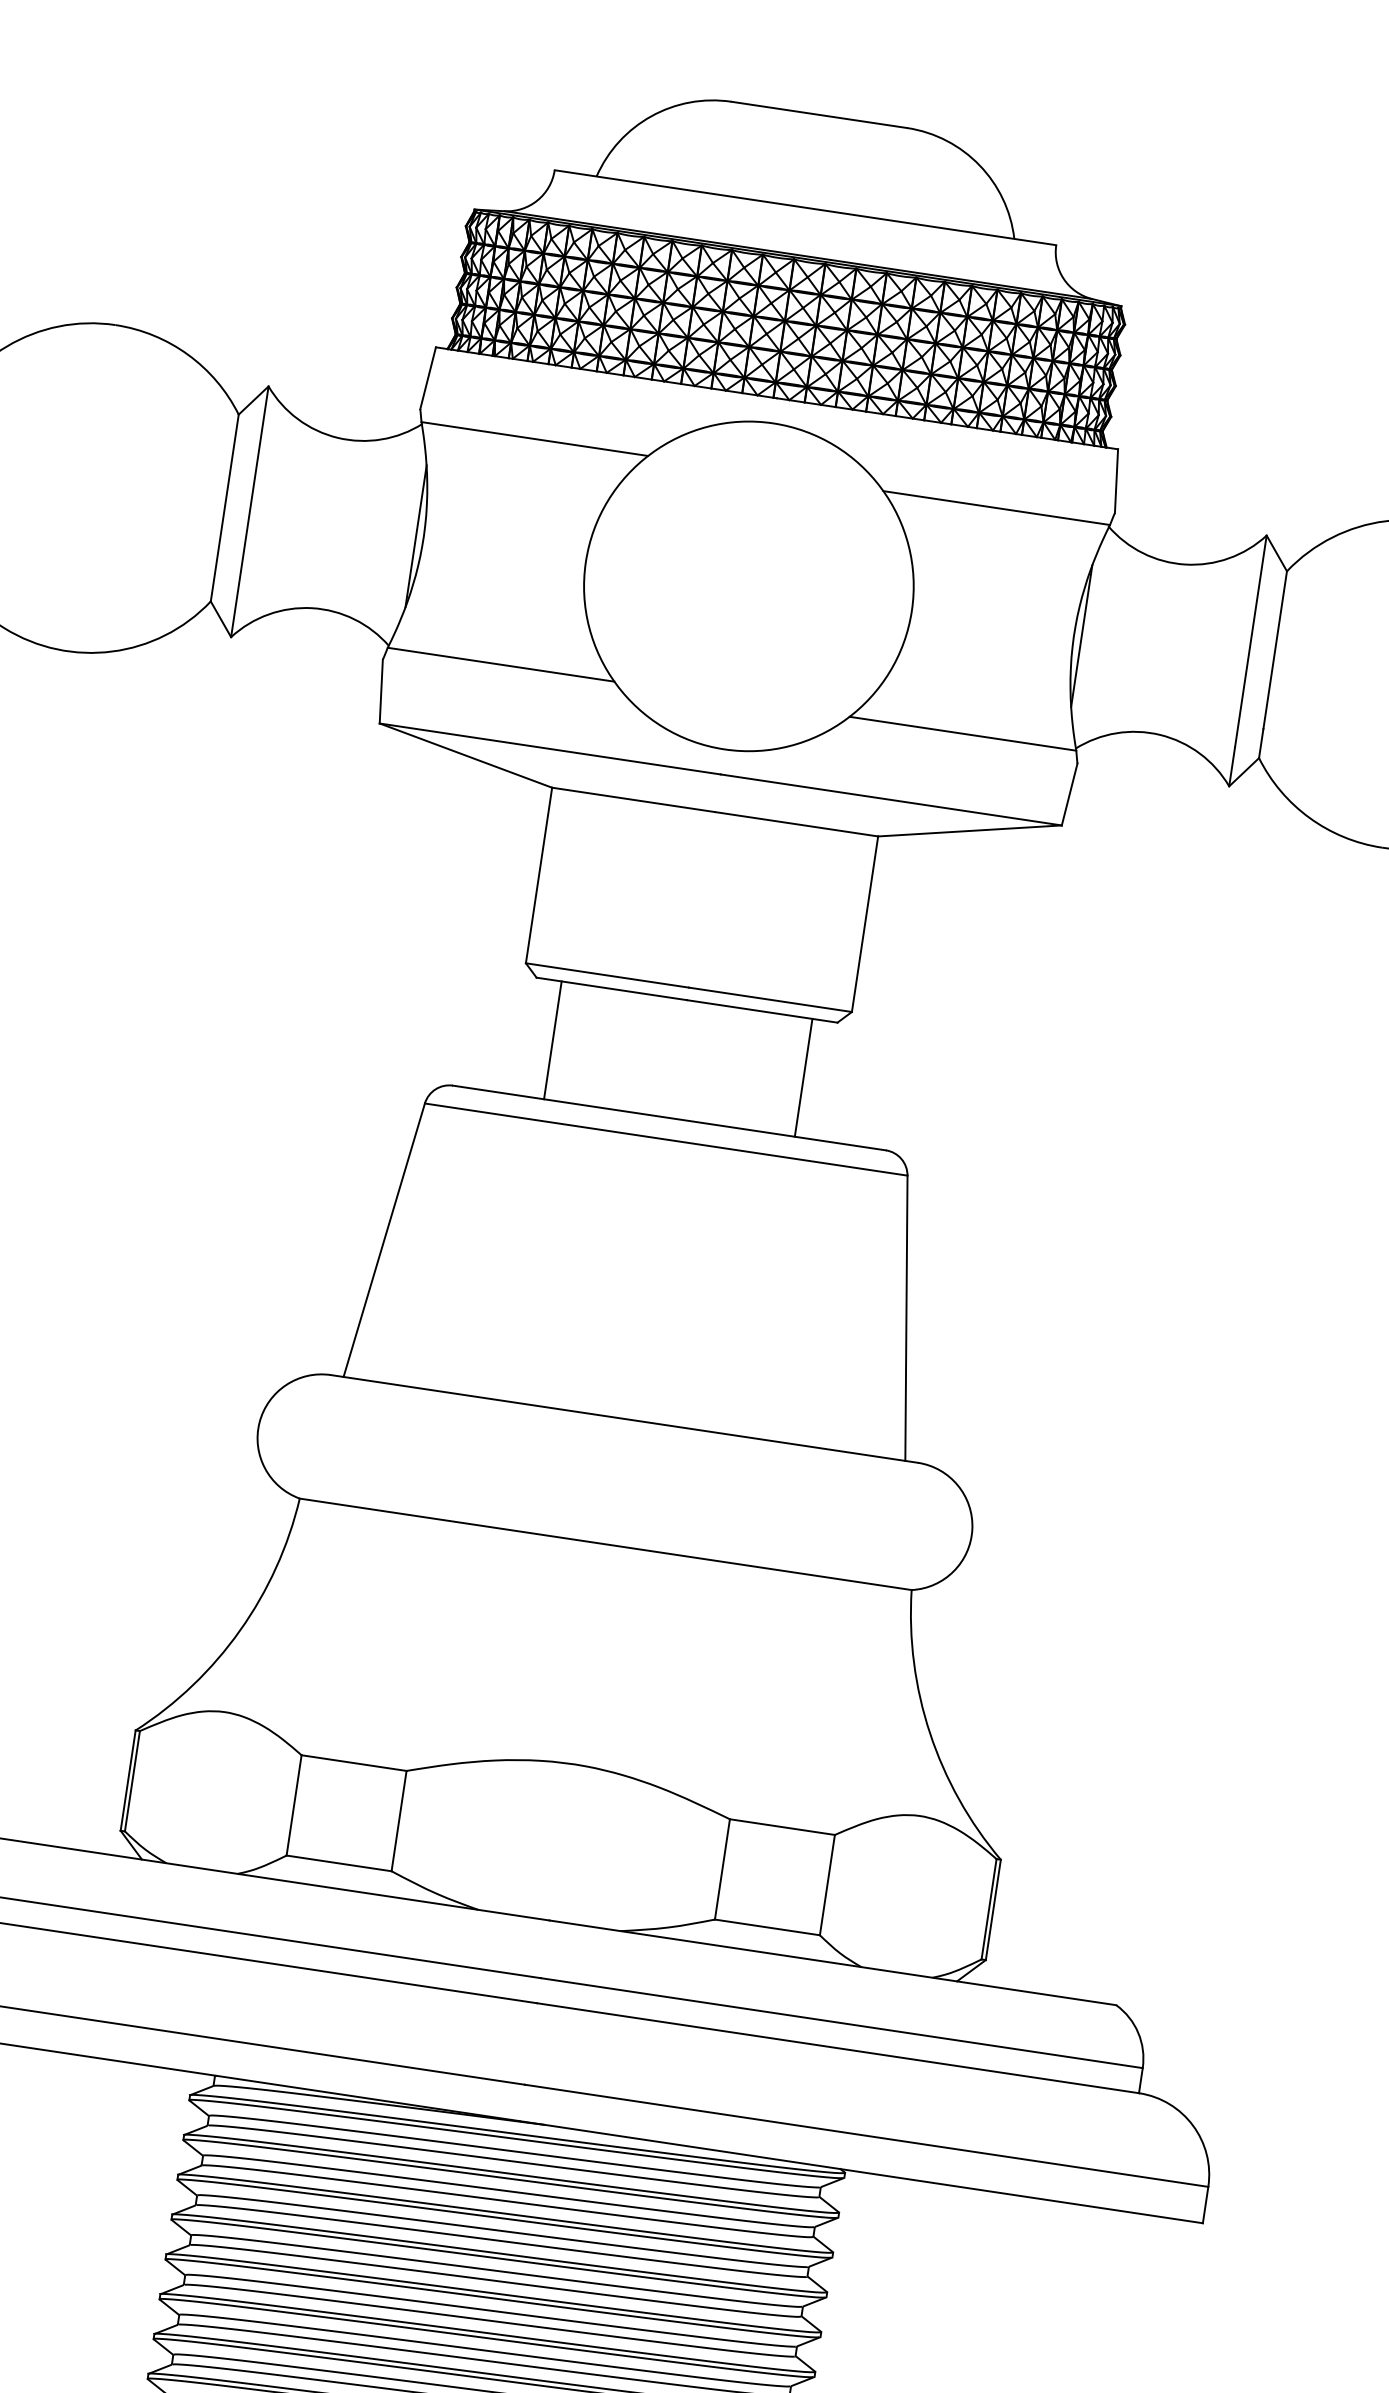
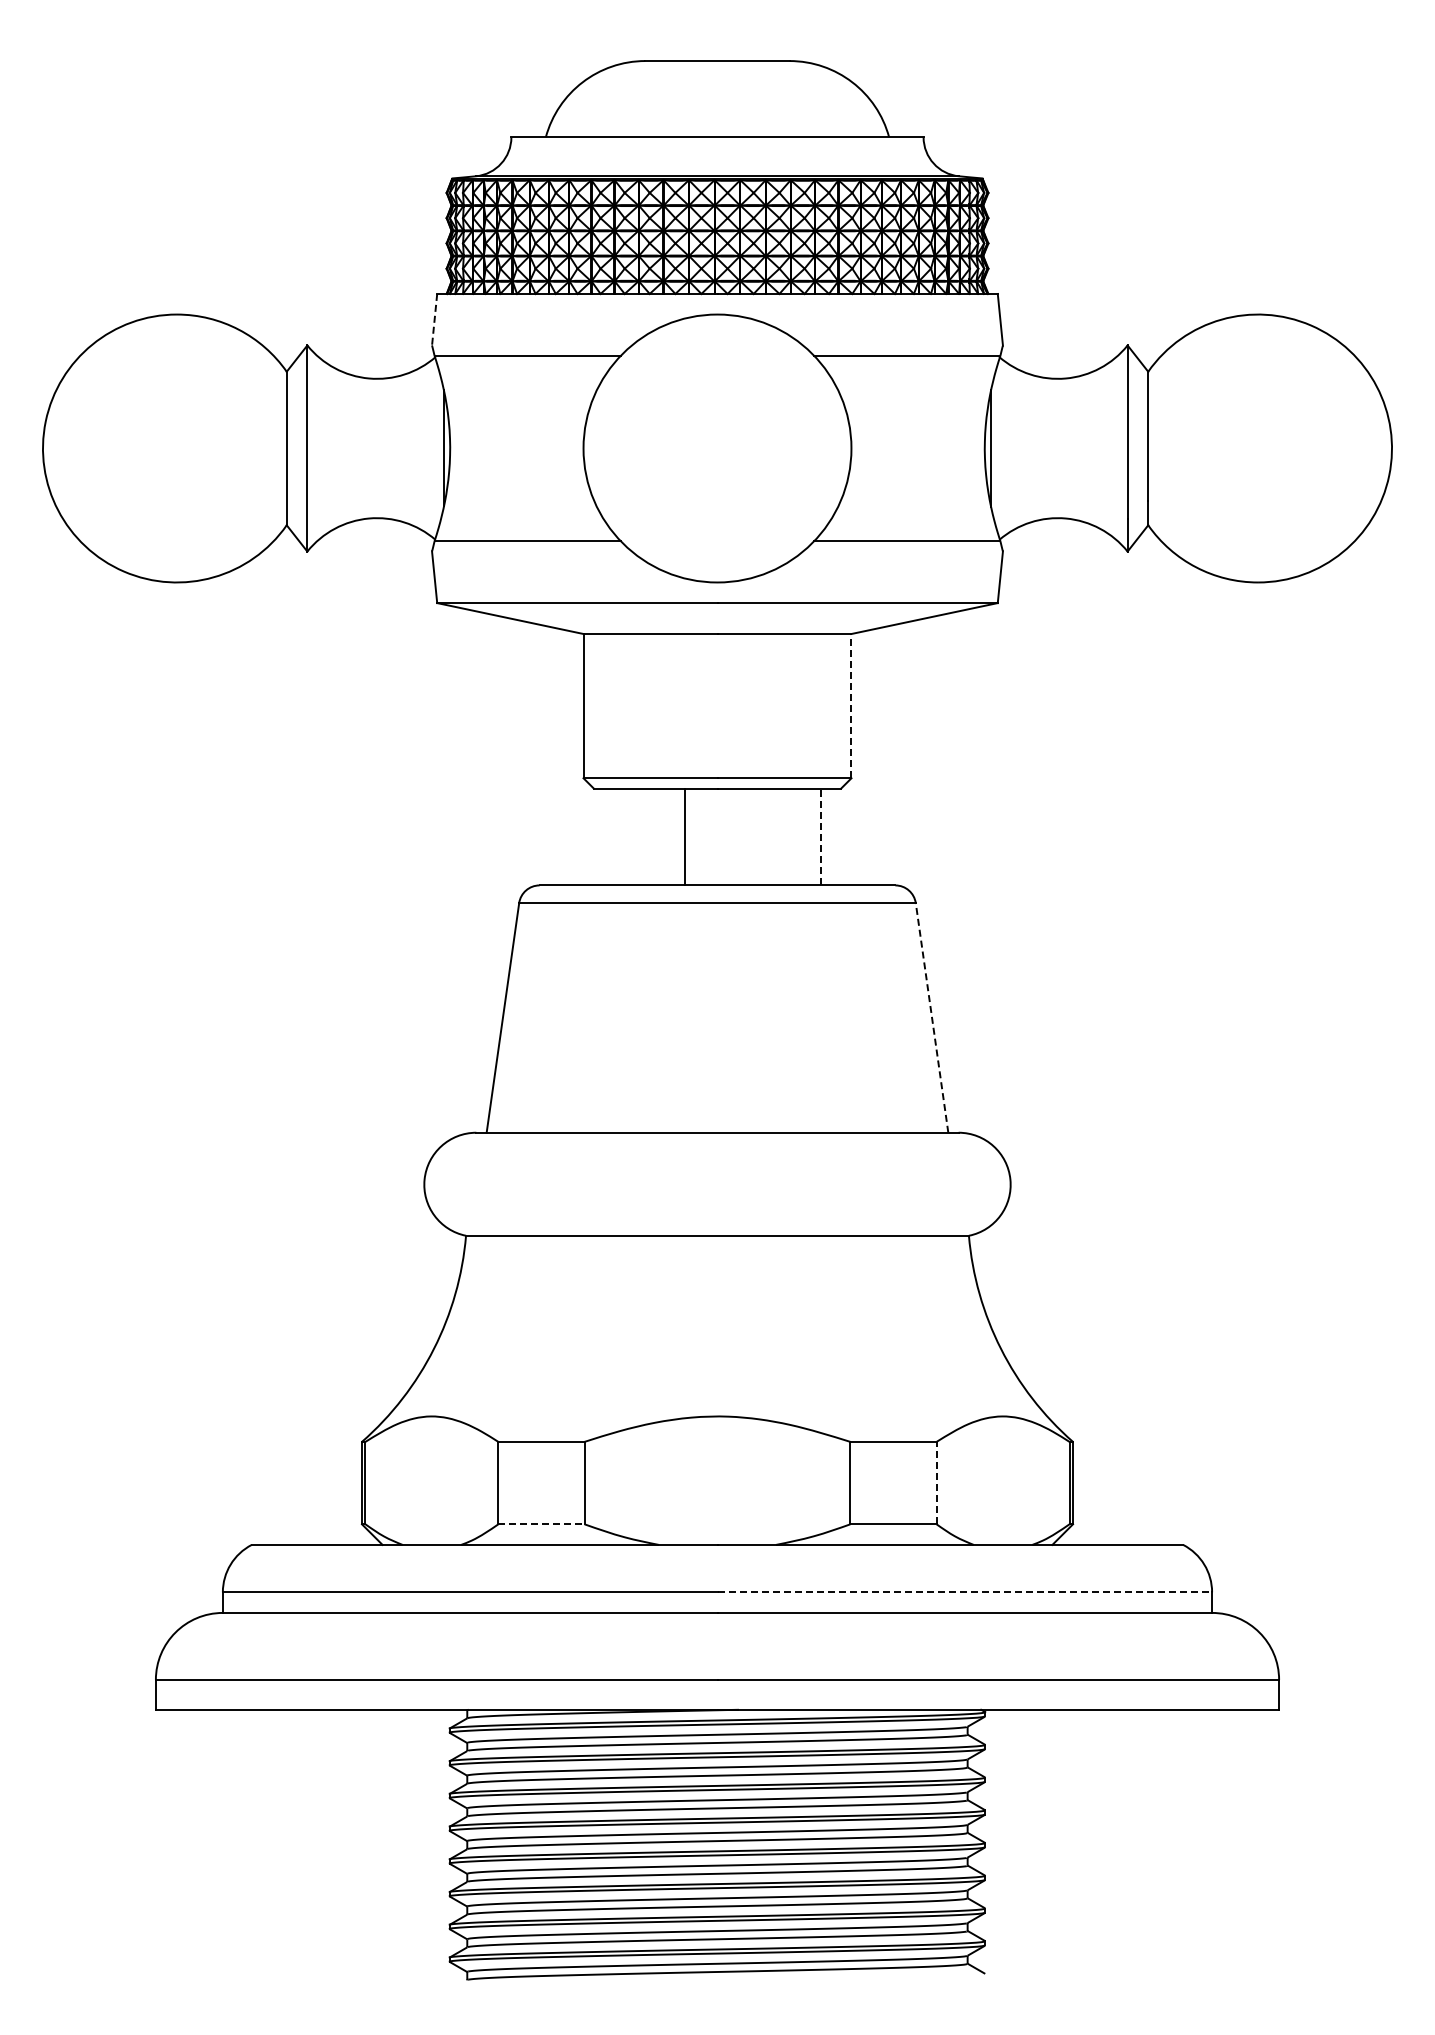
line: (427, 379) -> (434, 320), solid -> dashed
line: (865, 923) -> (851, 705), solid -> dashed
line: (553, 1039) -> (685, 836), moved
line: (803, 1077) -> (820, 836), solid -> dashed
line: (907, 1317) -> (932, 1017), solid -> dashed
line: (339, 1863) -> (541, 1524), solid -> dashed
line: (827, 1884) -> (936, 1482), solid -> dashed
line: (842, 2023) -> (965, 1592), solid -> dashed

